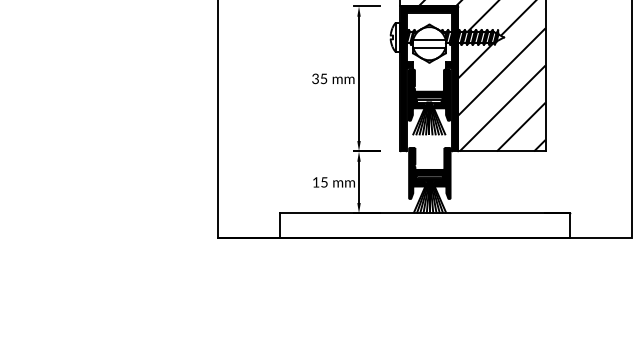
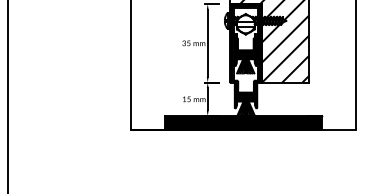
fill: (425, 225) -> (243, 122), added

